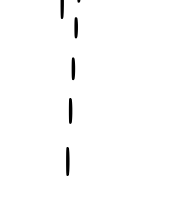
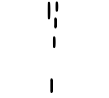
part: (69, 109) -> (52, 61), removed

